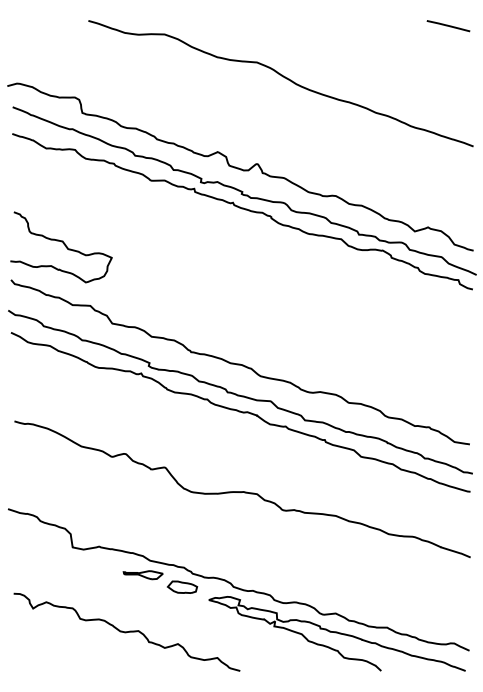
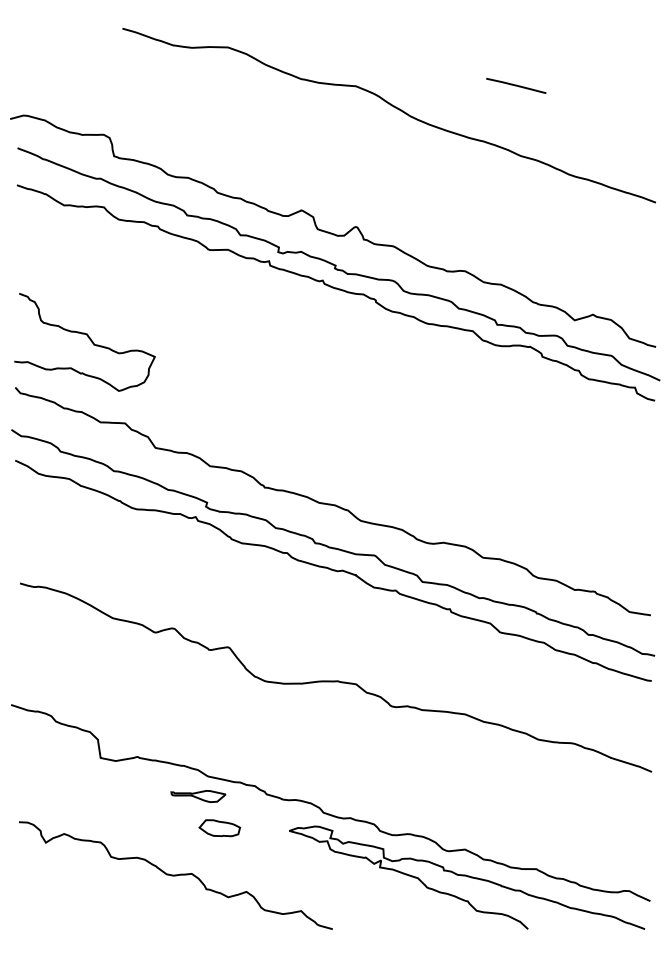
line: (448, 25) -> (516, 85), moved
part: (182, 587) -> (219, 828), moved

